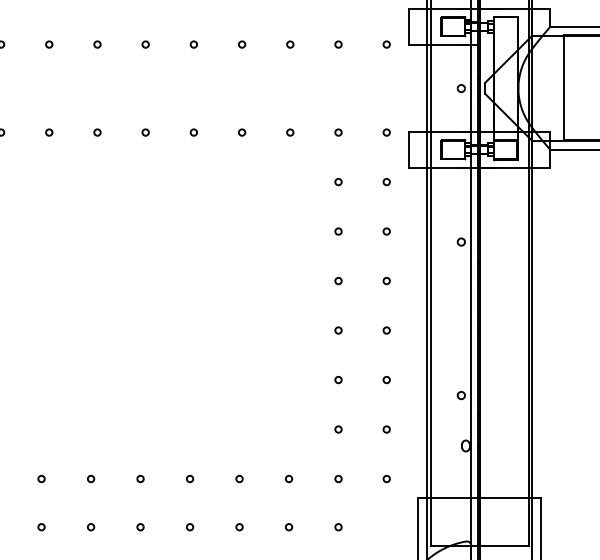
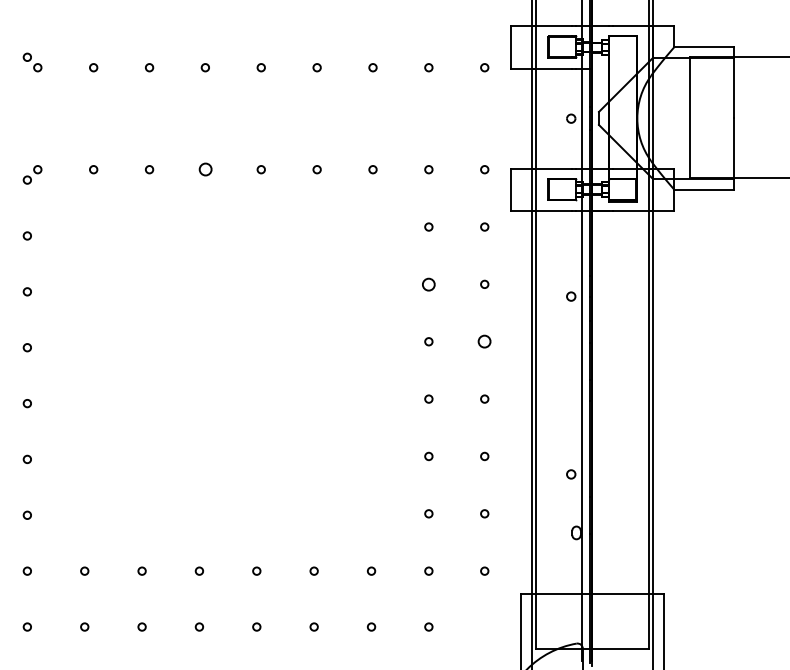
circle: (144, 132) -> (204, 169), size x1.6
circle: (338, 230) -> (428, 283), size x1.6
circle: (386, 280) -> (484, 341), size x1.6

